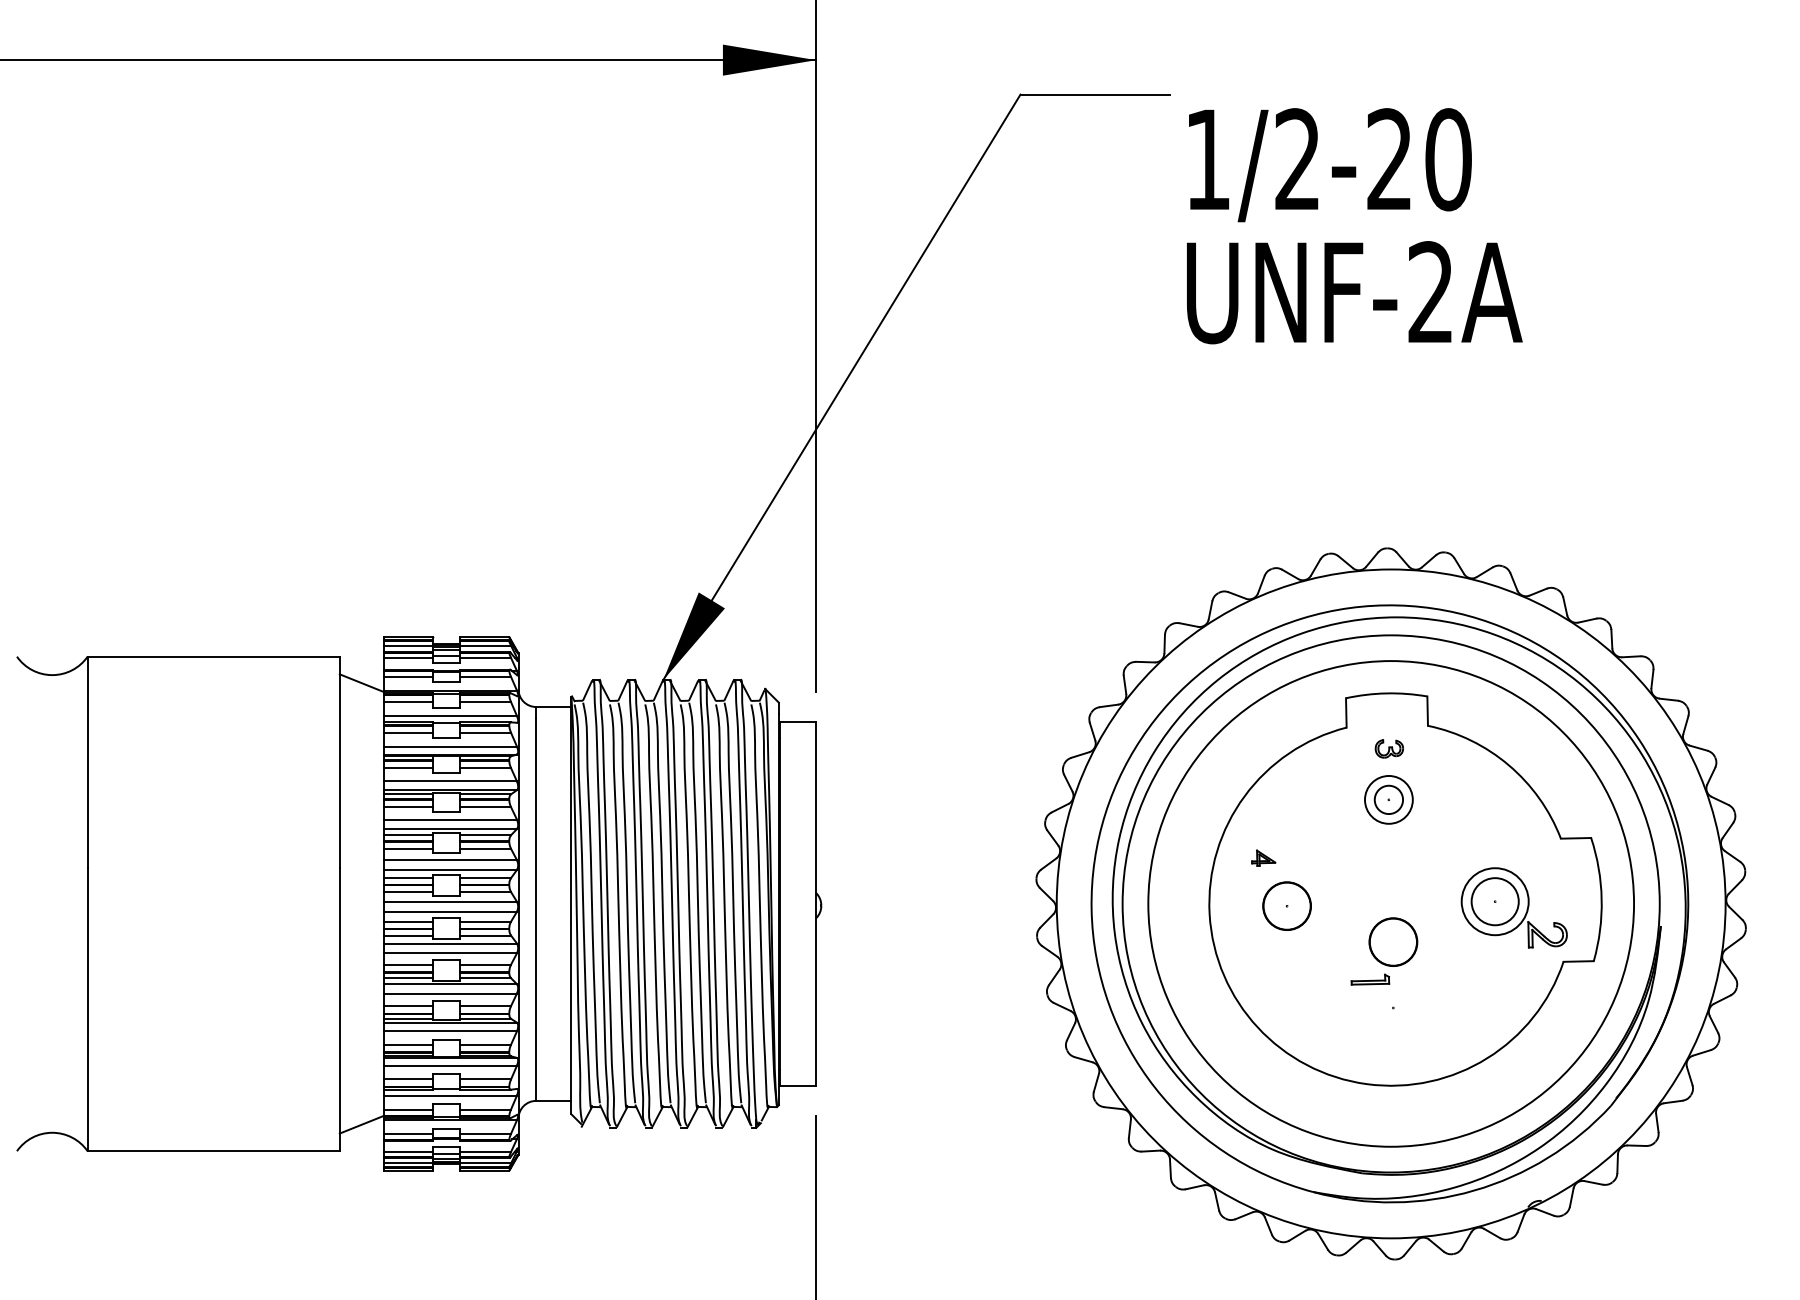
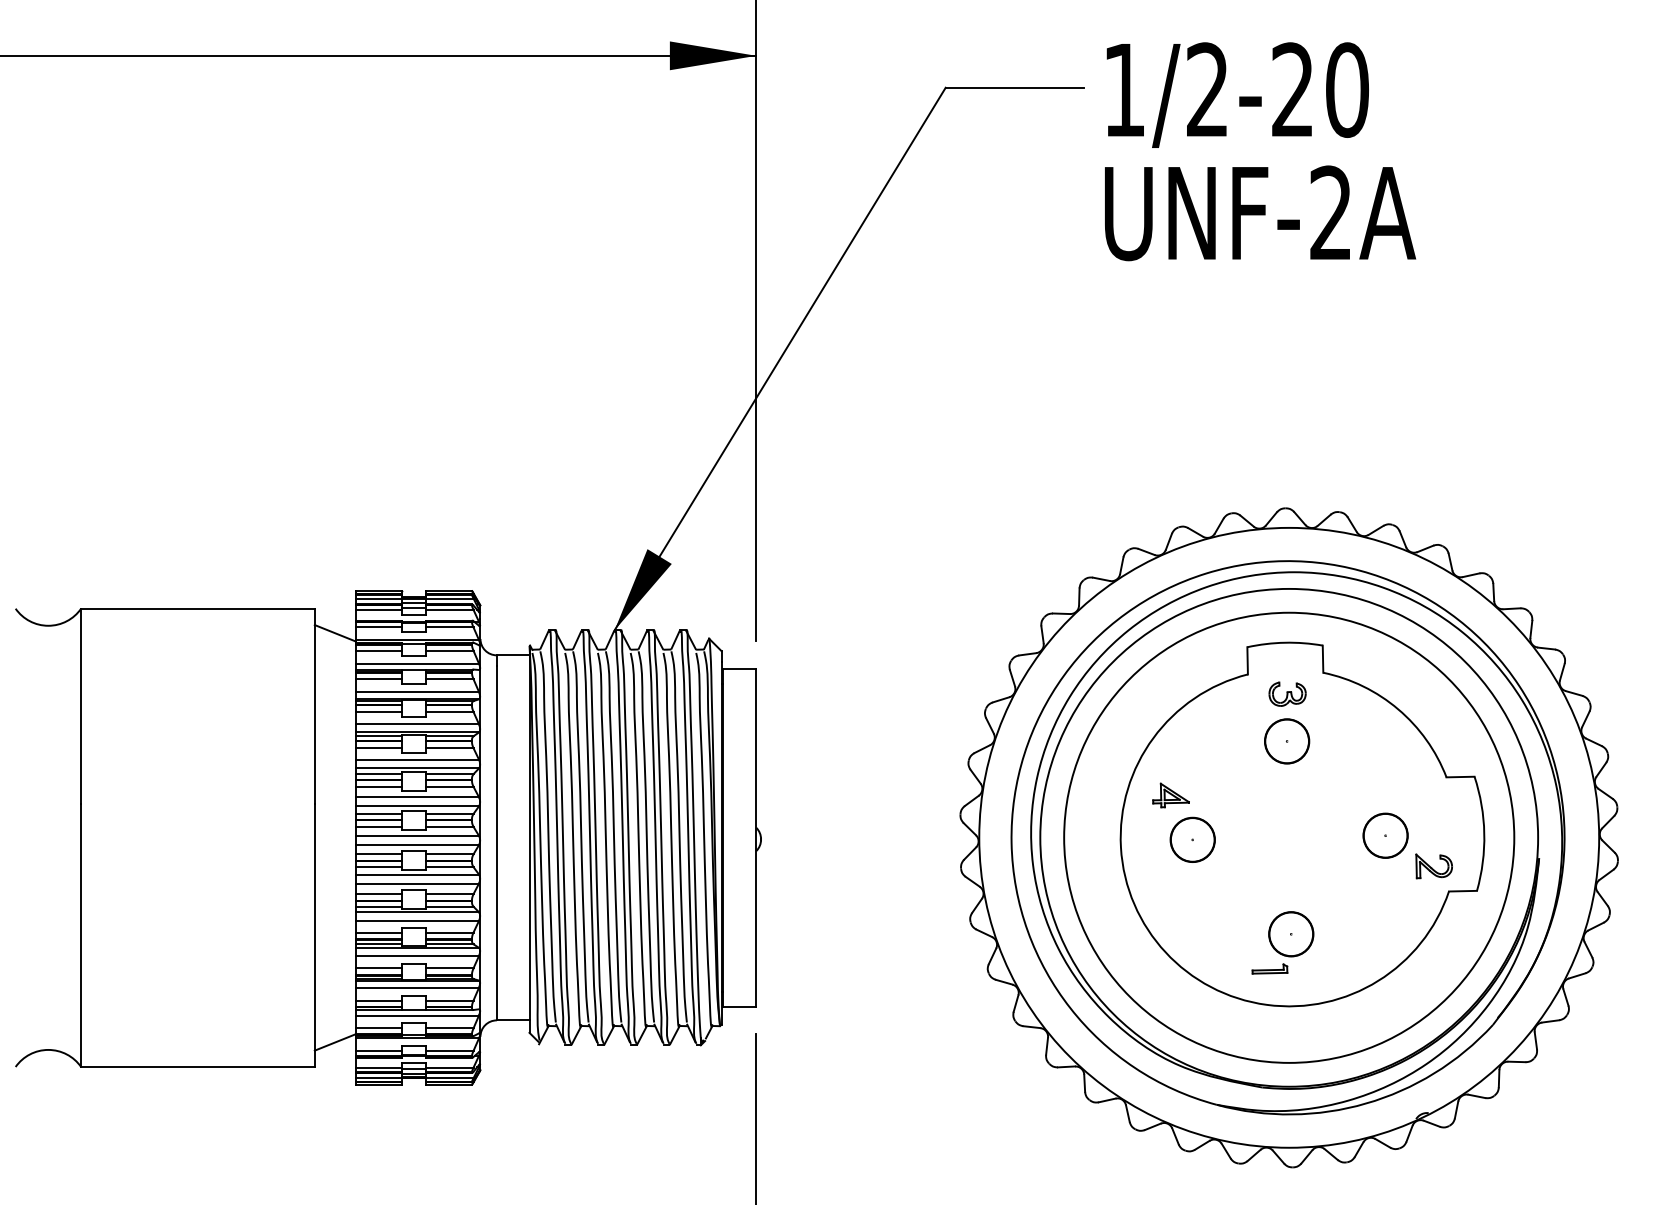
text: (1354, 225) -> (1260, 151), moved
part: (1389, 748) -> (1287, 693), size x1.43
circle: (1388, 799) -> (1286, 741), size x1.67
part: (1263, 858) -> (1170, 795), size x1.67
circle: (1495, 901) -> (1385, 835), size x0.71
part: (1383, 951) -> (1282, 942), moved

